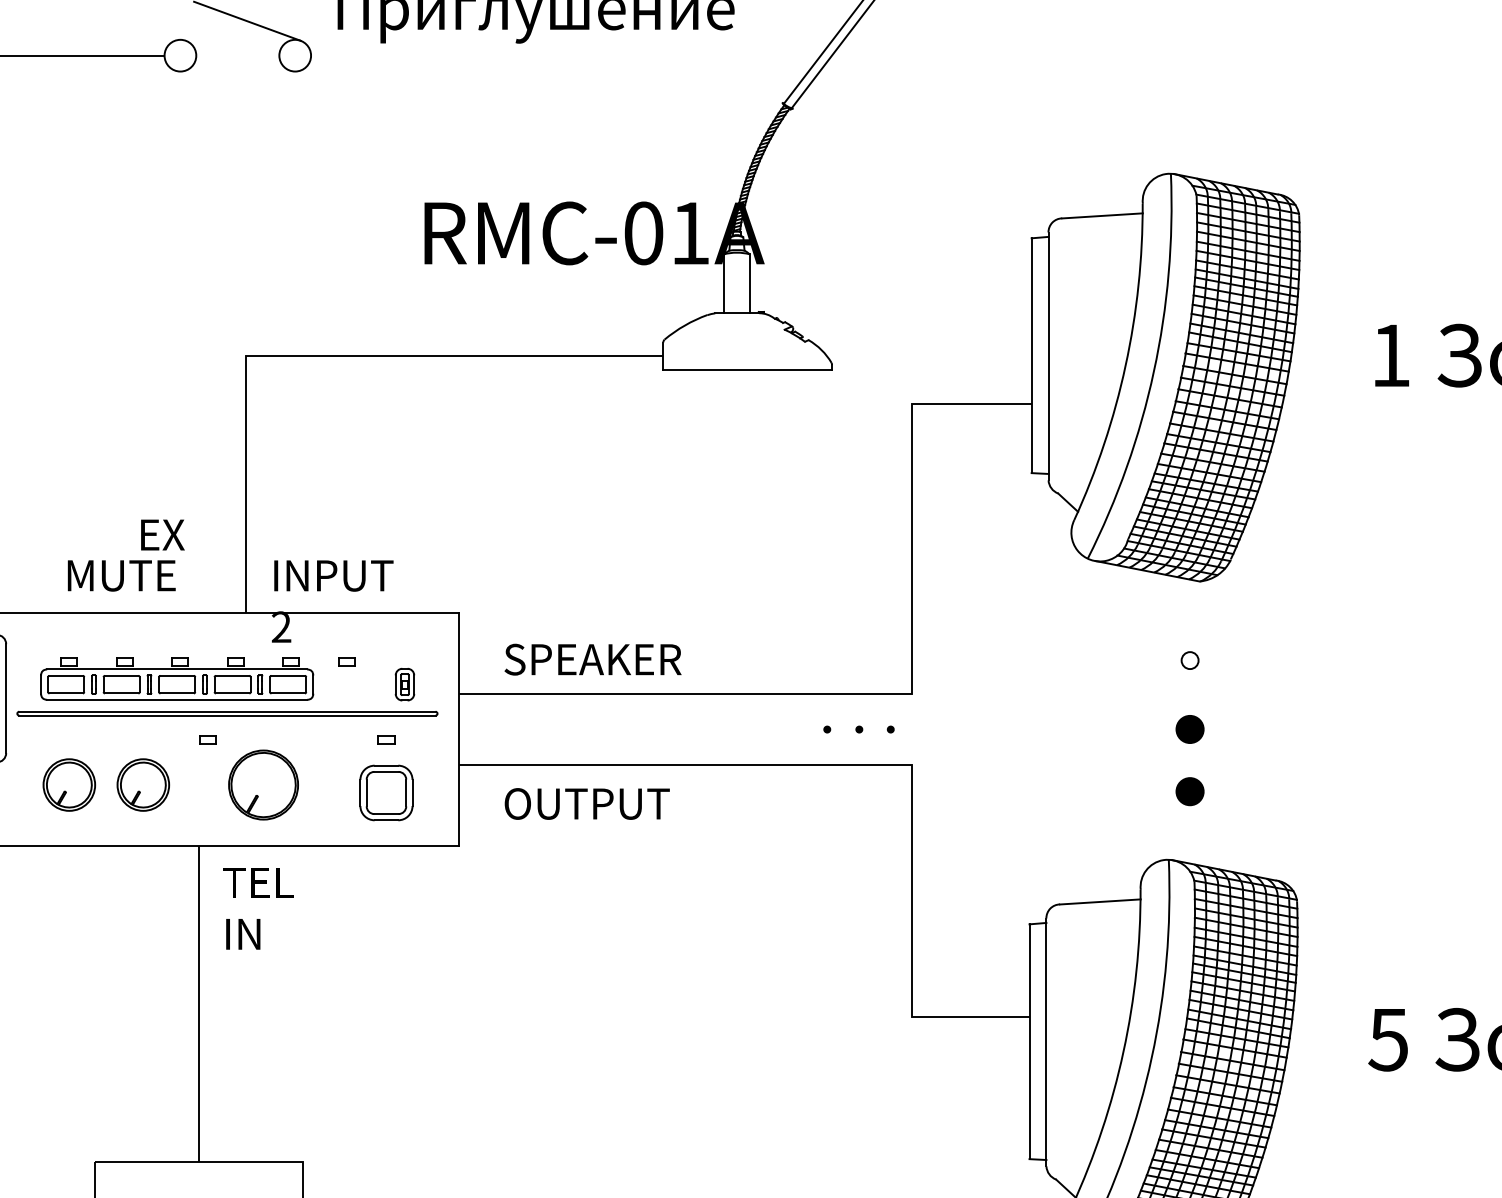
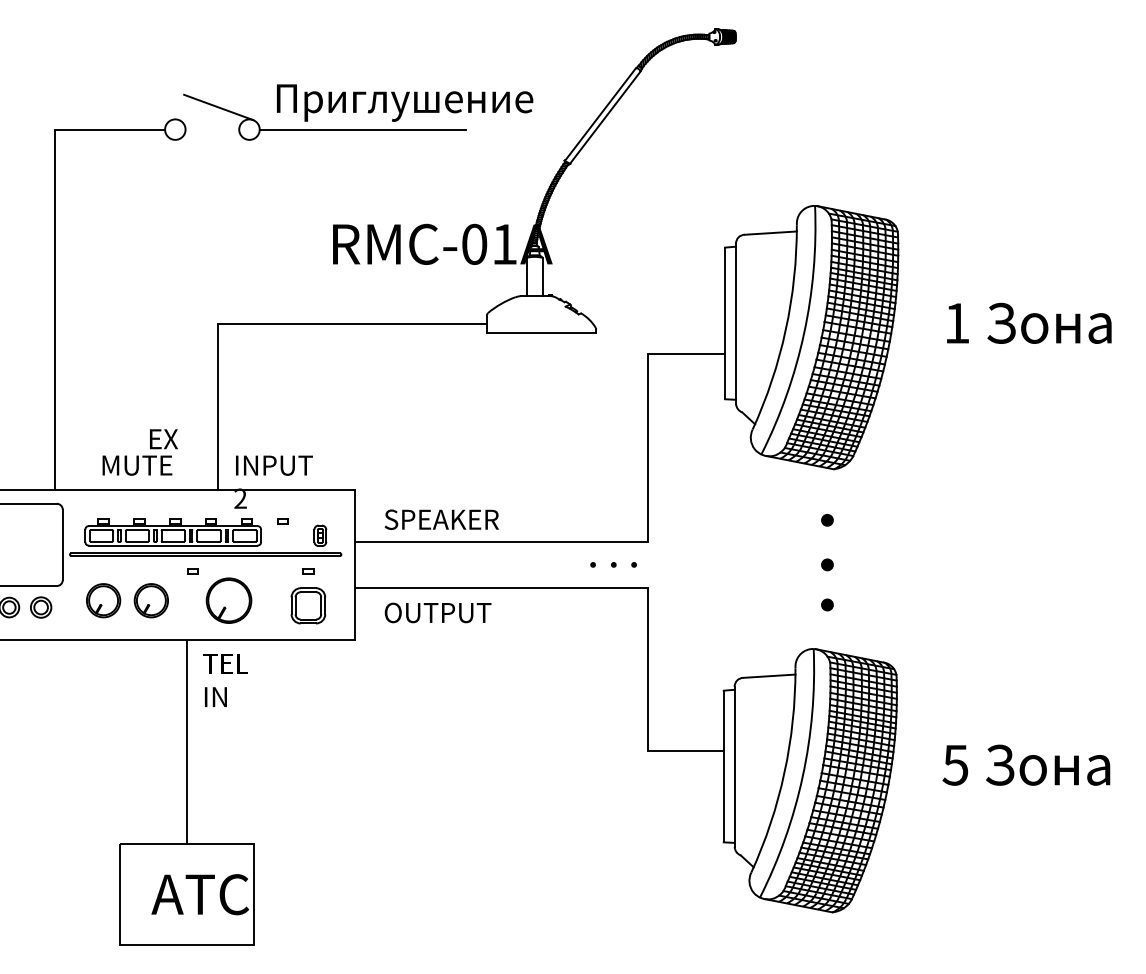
line: (470, 55) -> (362, 129), added
fill: (1188, 659) -> (826, 519), added
part: (1190, 728) -> (827, 564), size x0.62
part: (1190, 790) -> (827, 604), size x0.62

